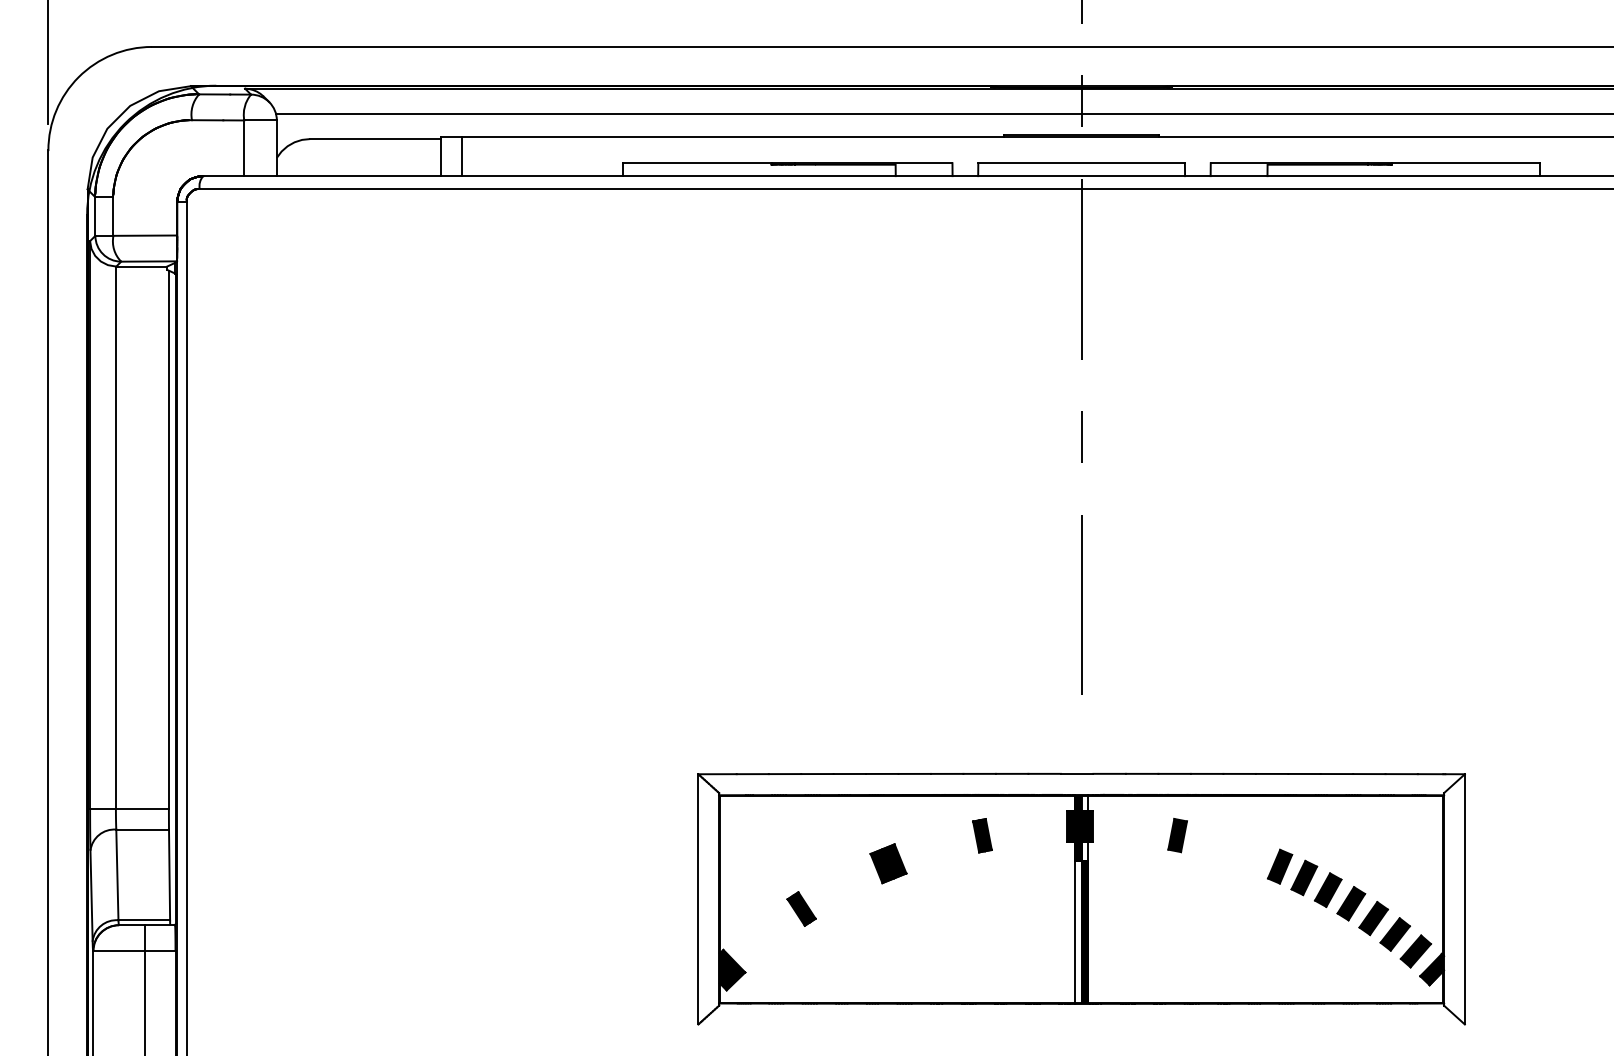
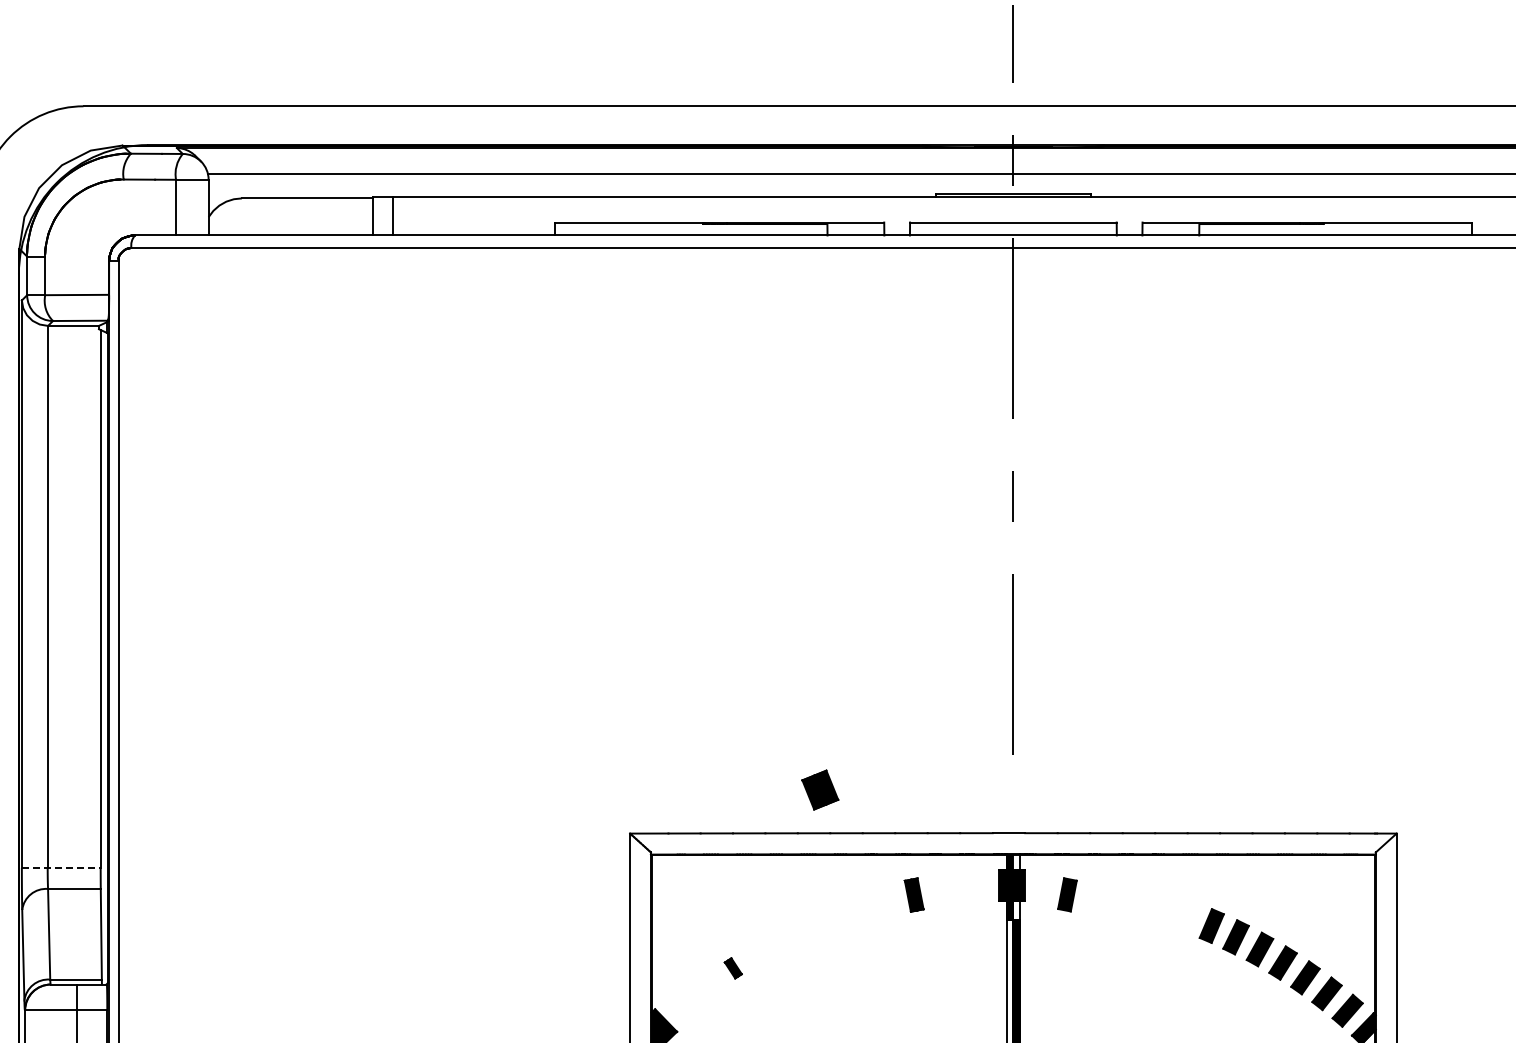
line: (130, 808) -> (62, 867), solid -> dashed
part: (1177, 835) -> (1067, 894), moved
part: (888, 863) -> (820, 789), moved
part: (801, 908) -> (733, 967), size x0.6

